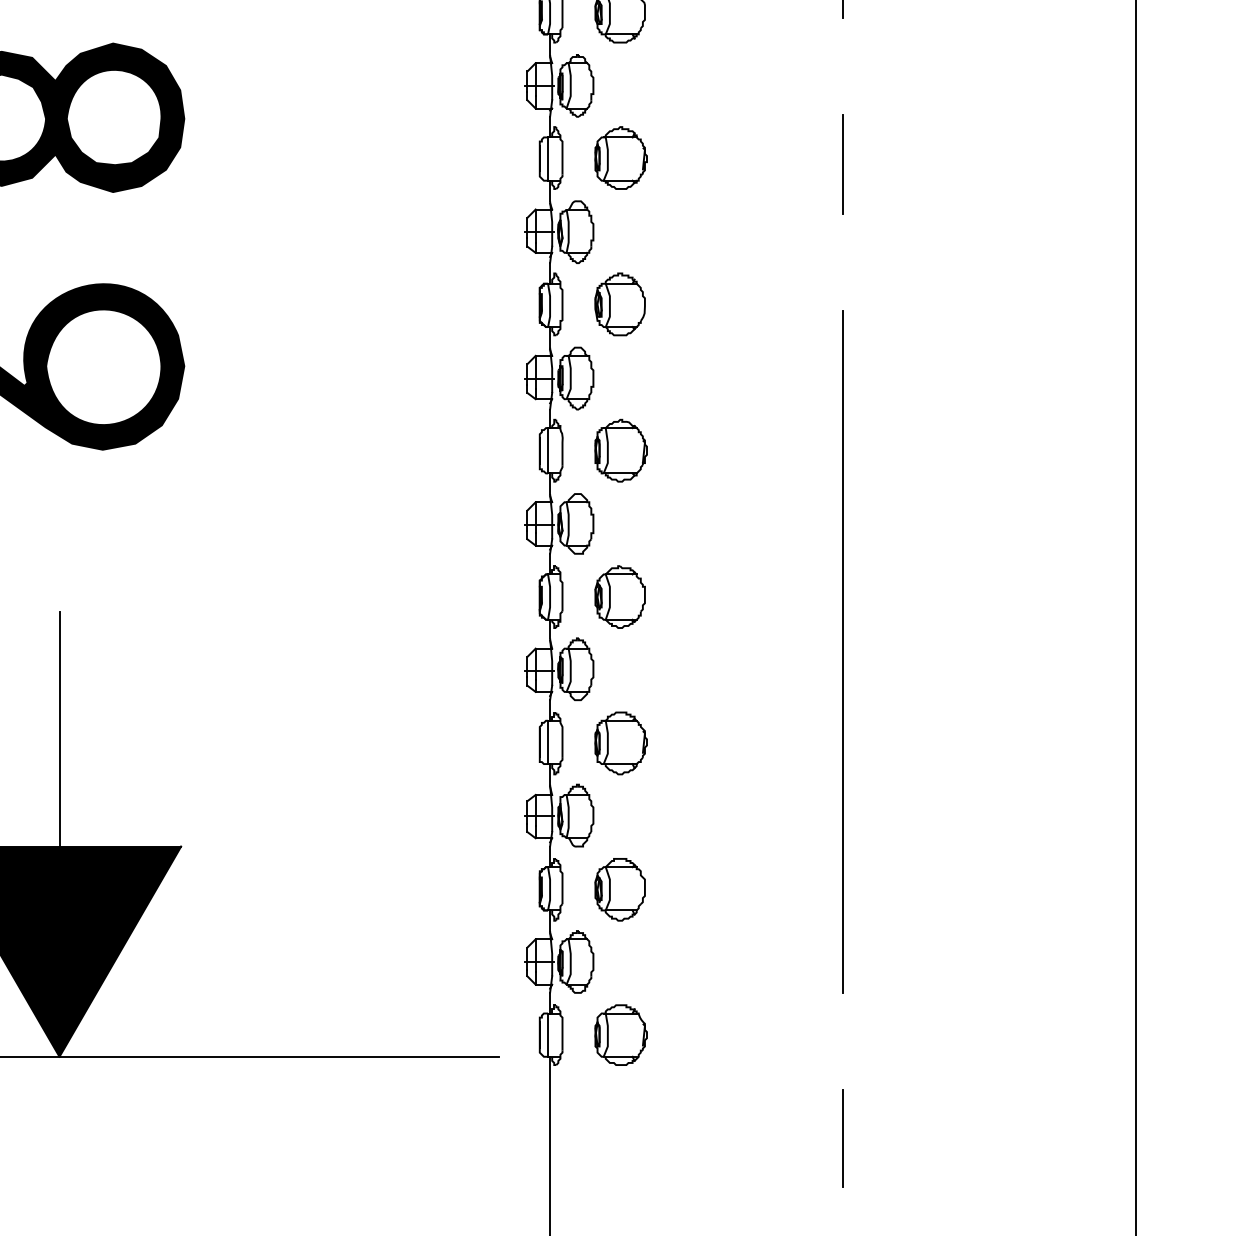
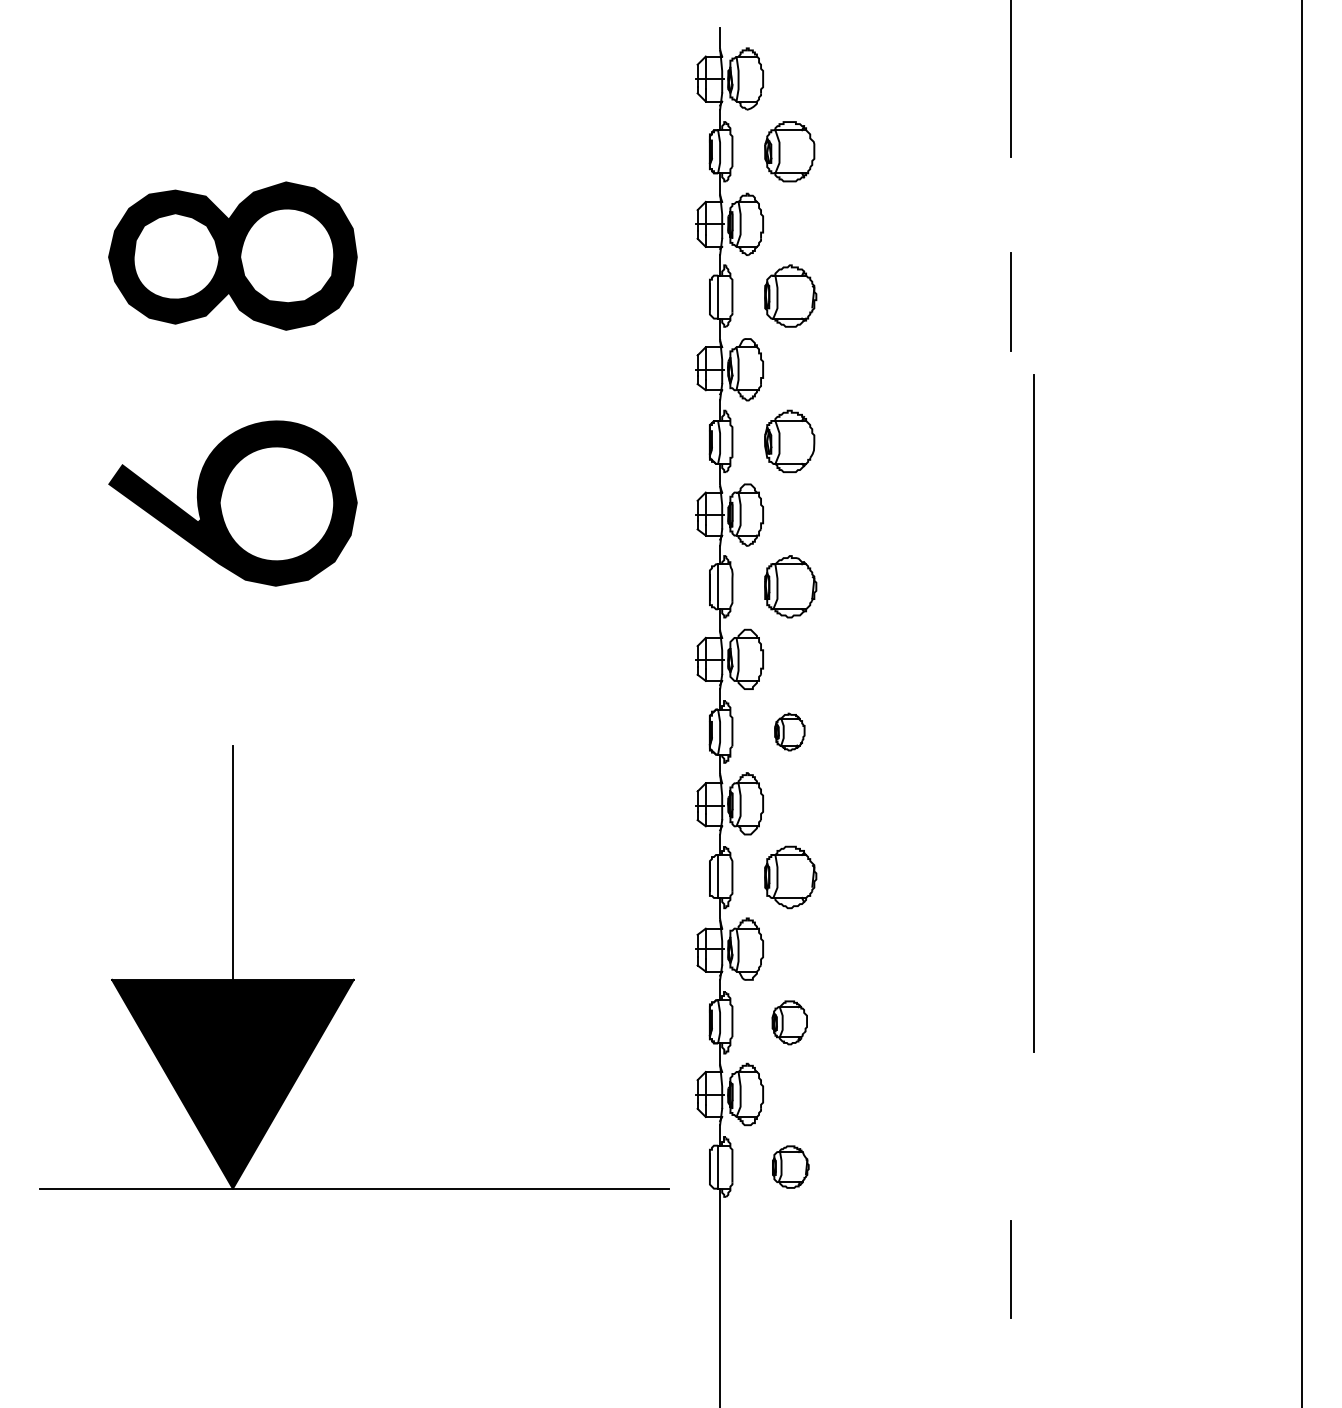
part: (619, 596) -> (789, 731), size x0.6
line: (842, 651) -> (1033, 713), moved
part: (619, 889) -> (789, 1022), size x0.7
part: (620, 1034) -> (790, 1166), size x0.7

